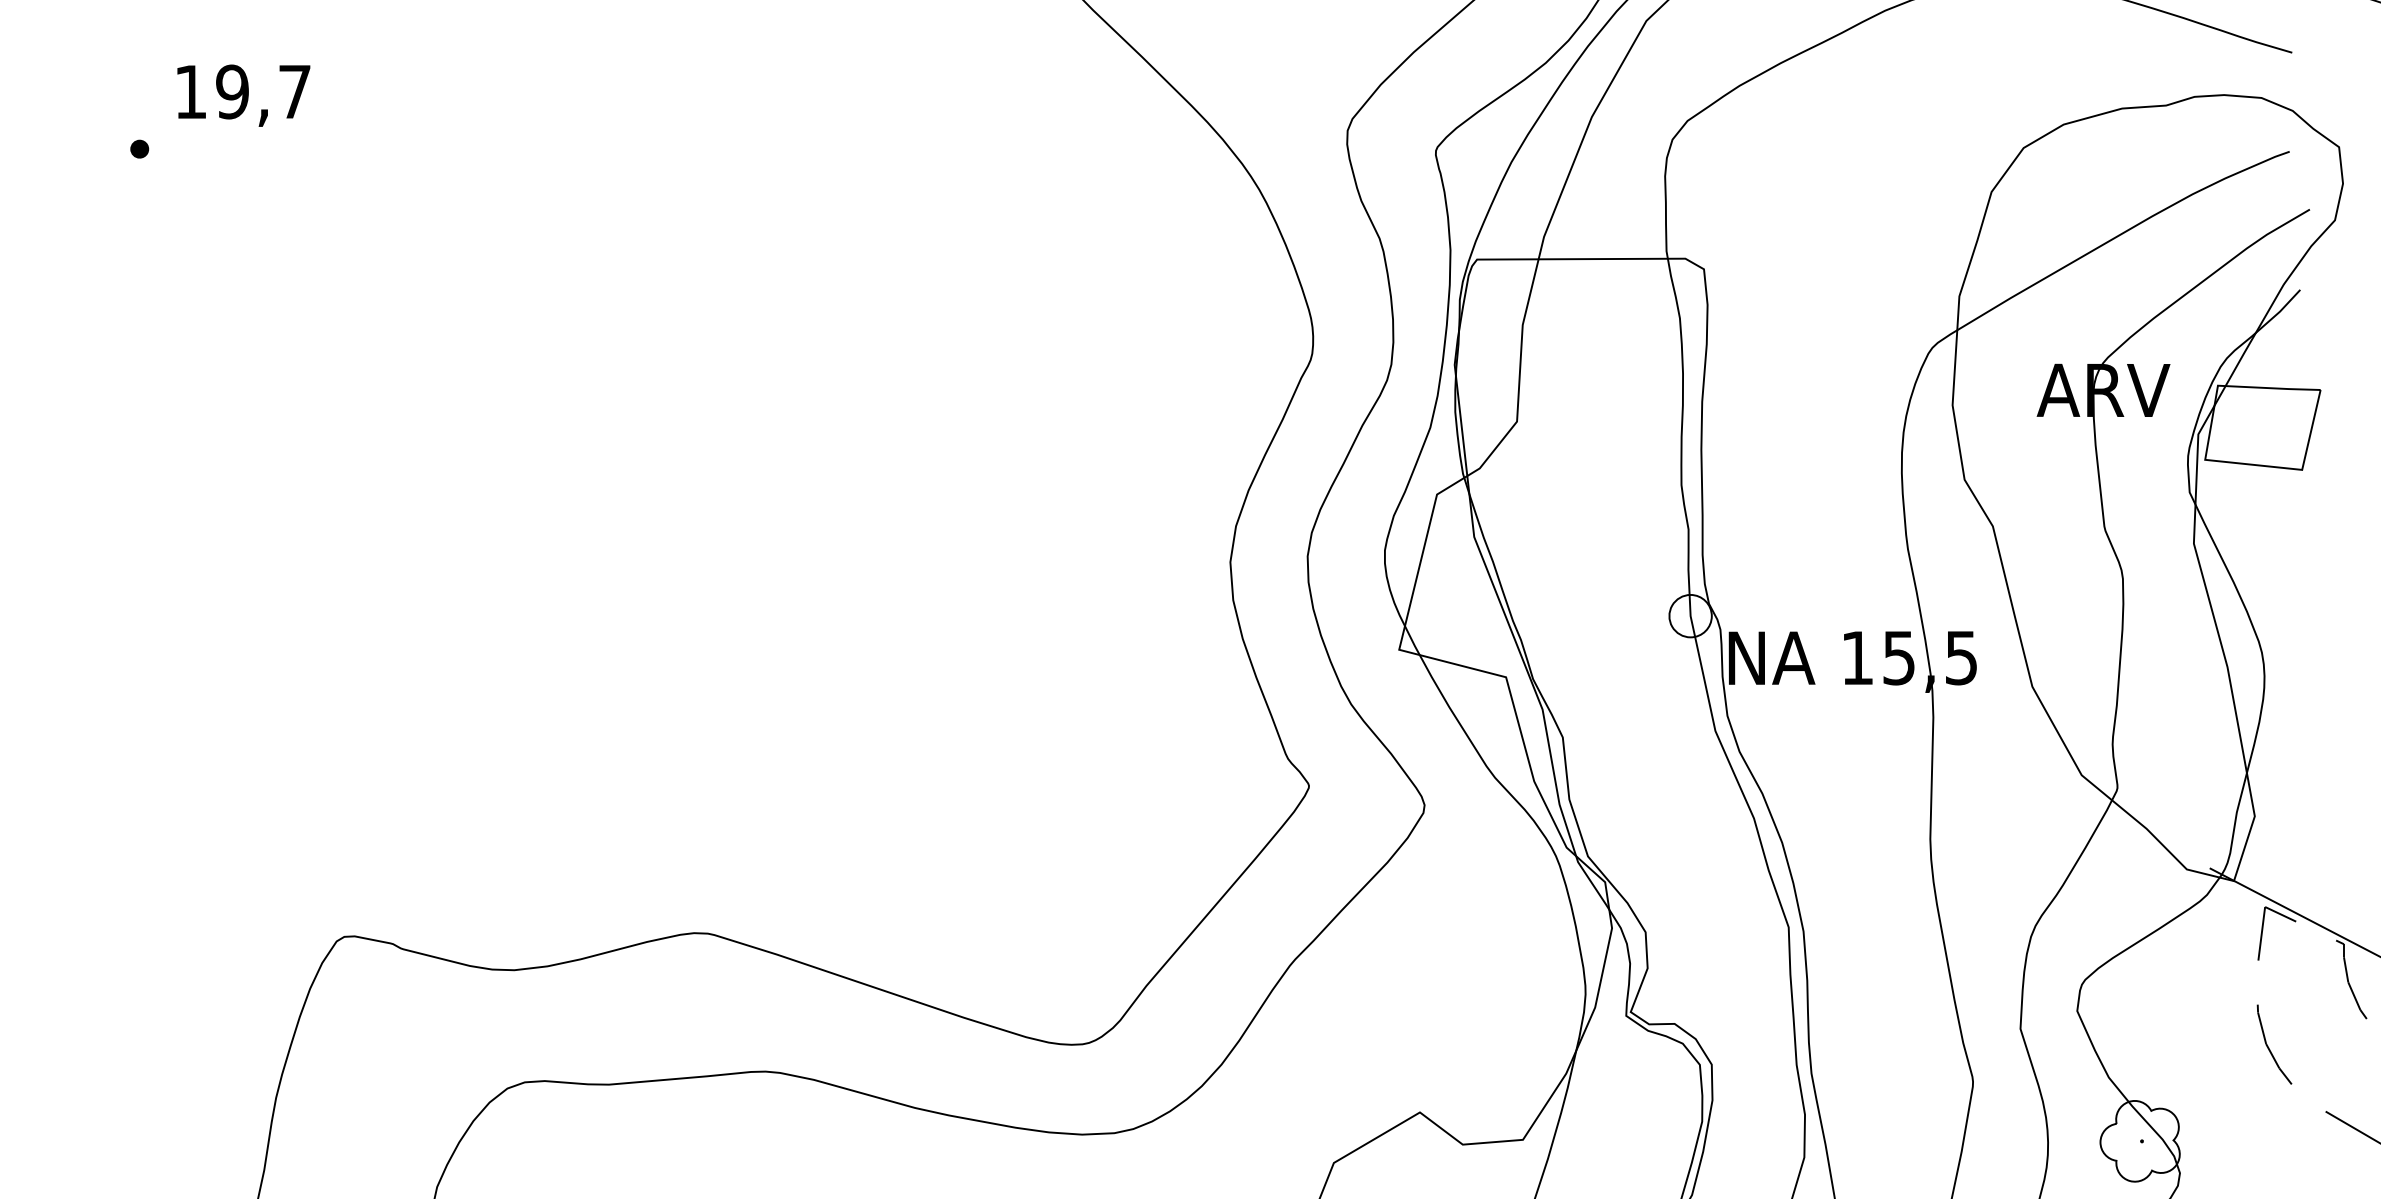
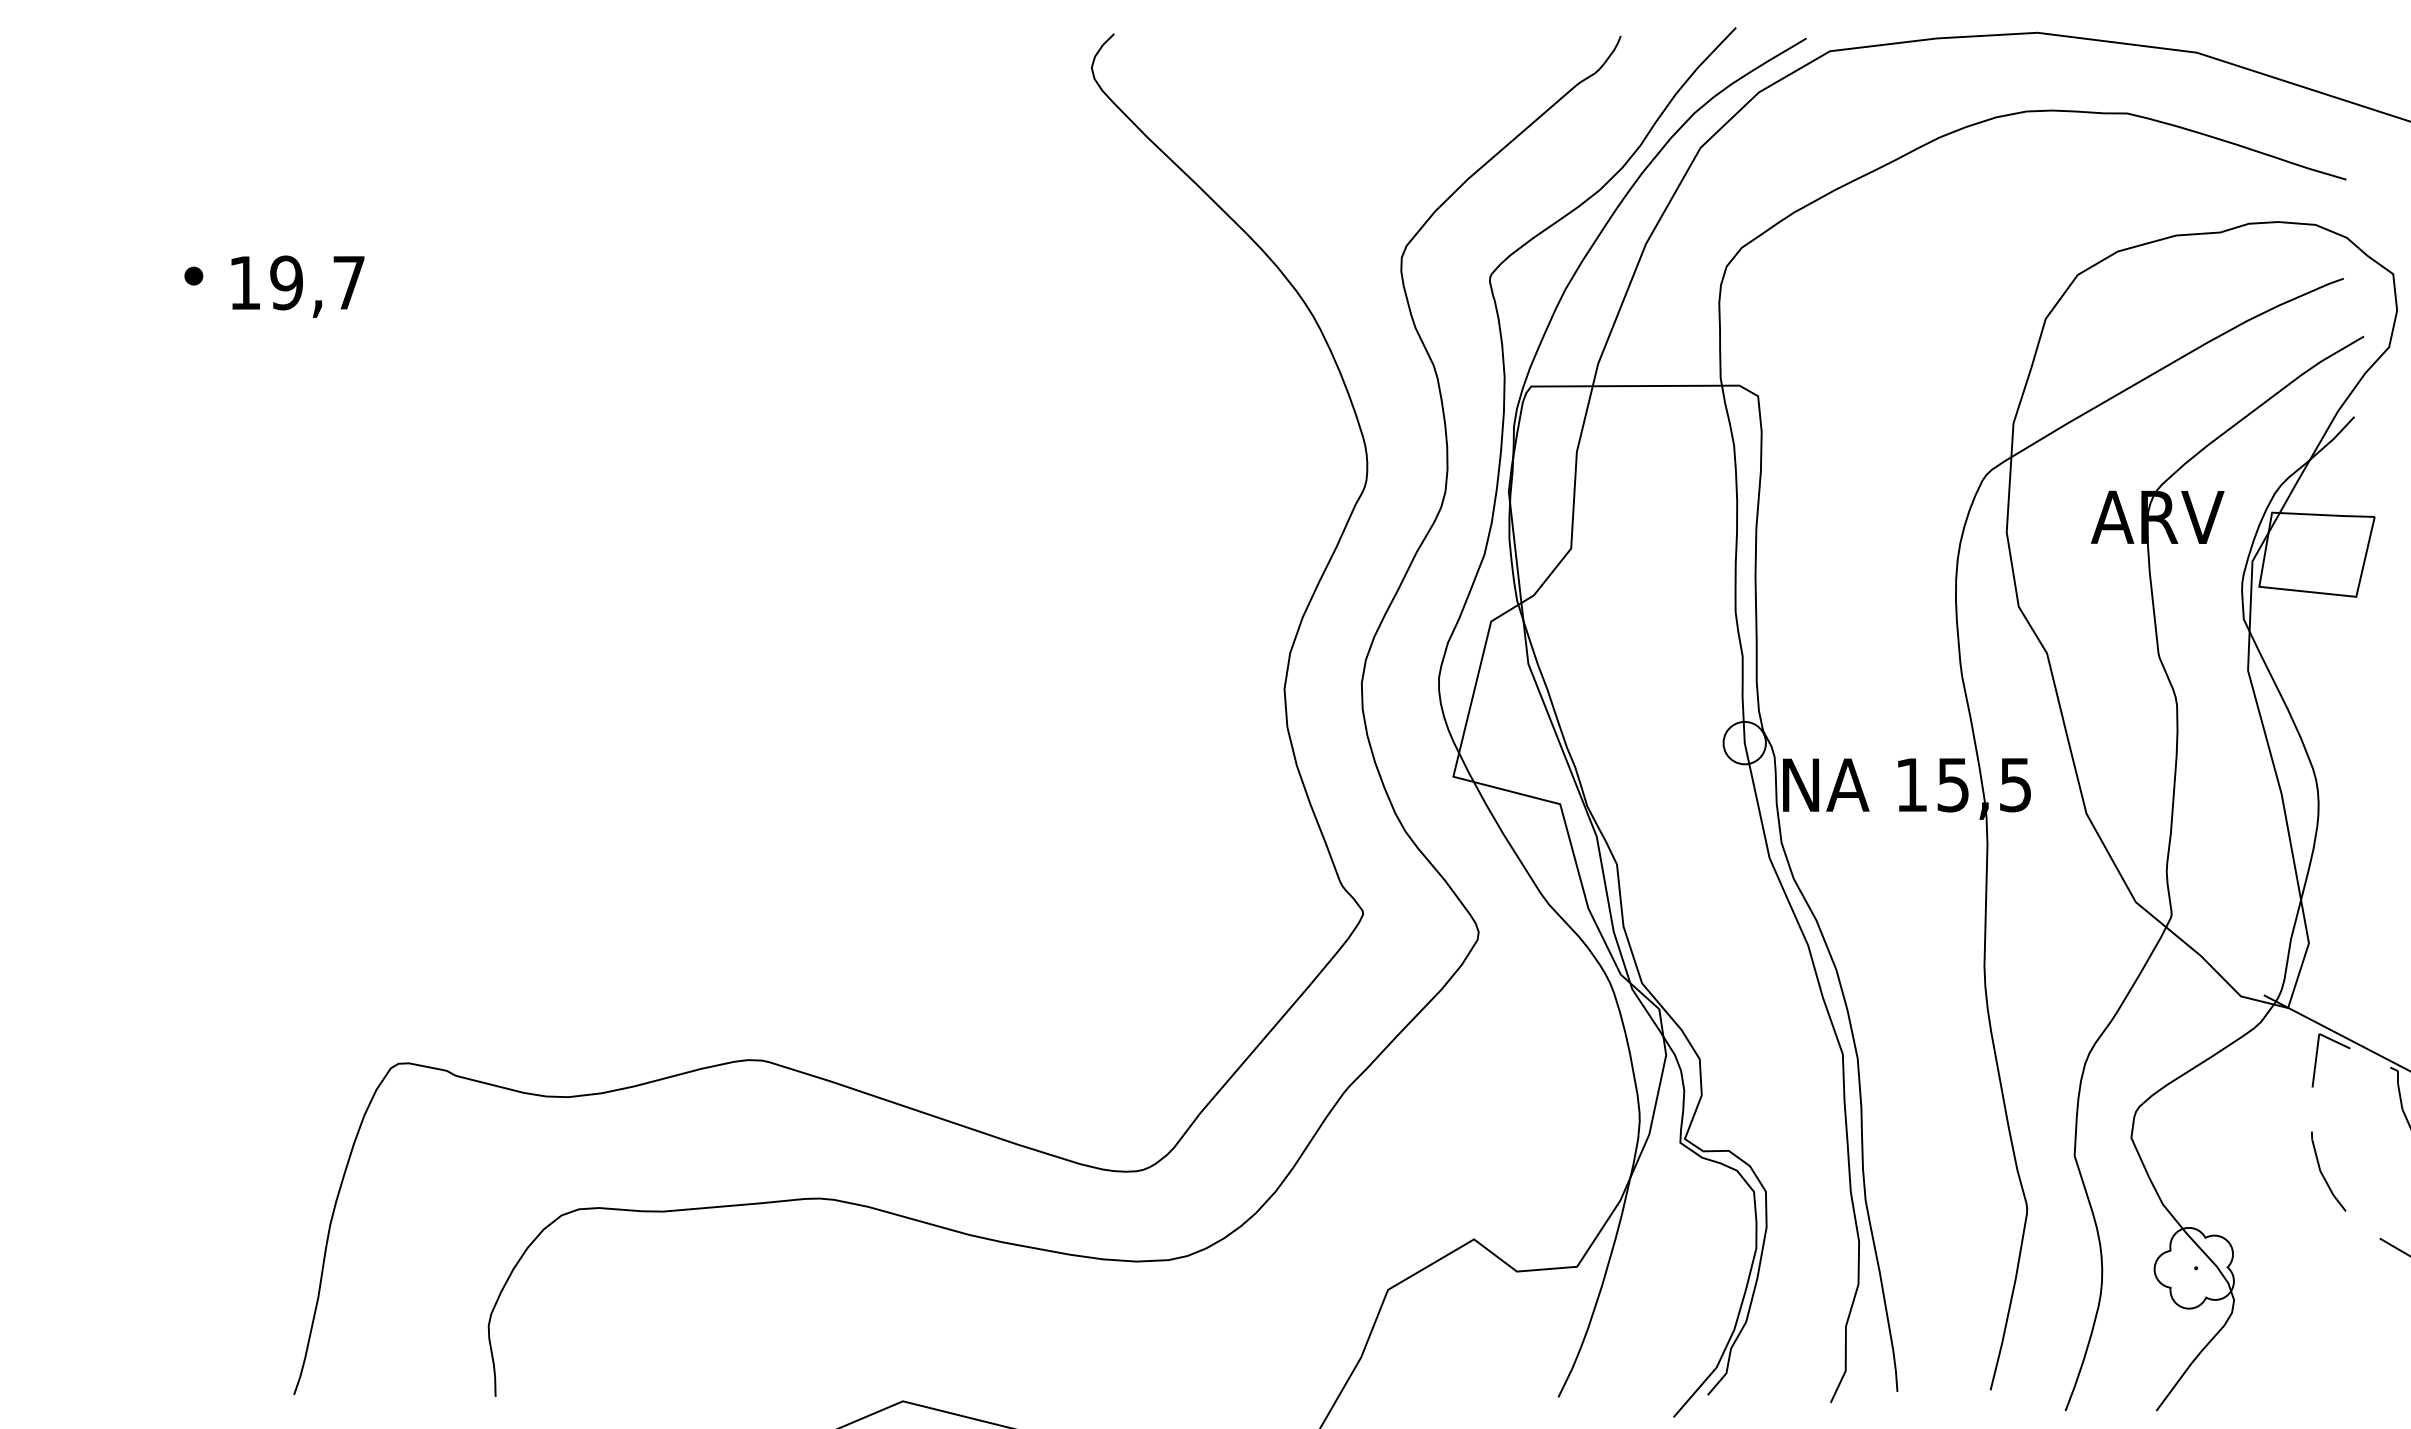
text: (243, 95) -> (297, 286), moved

